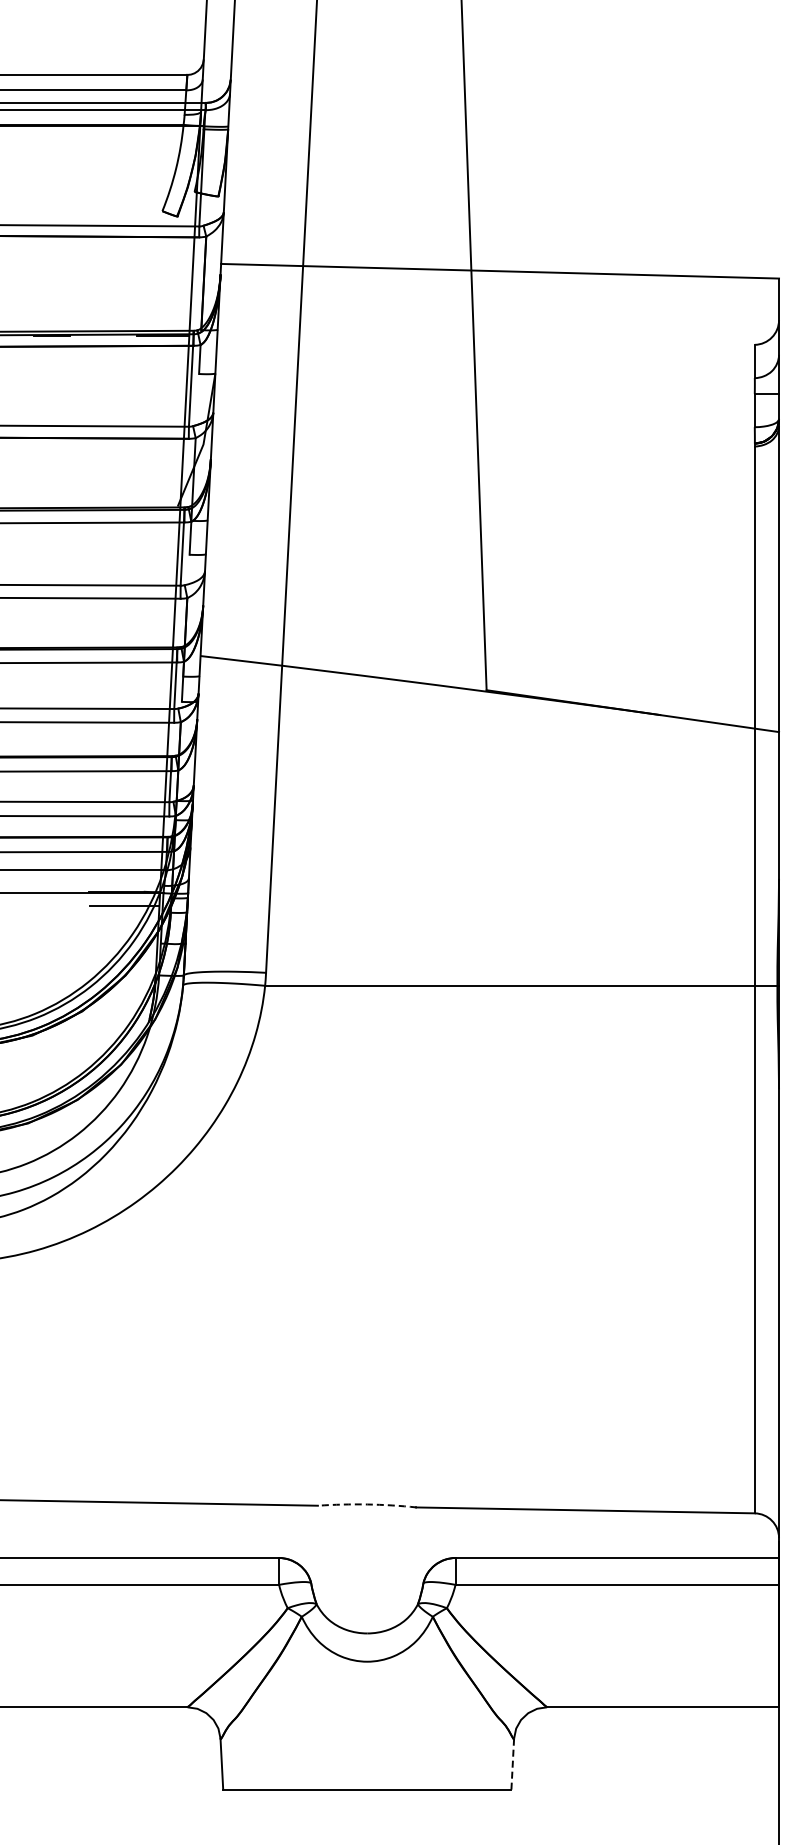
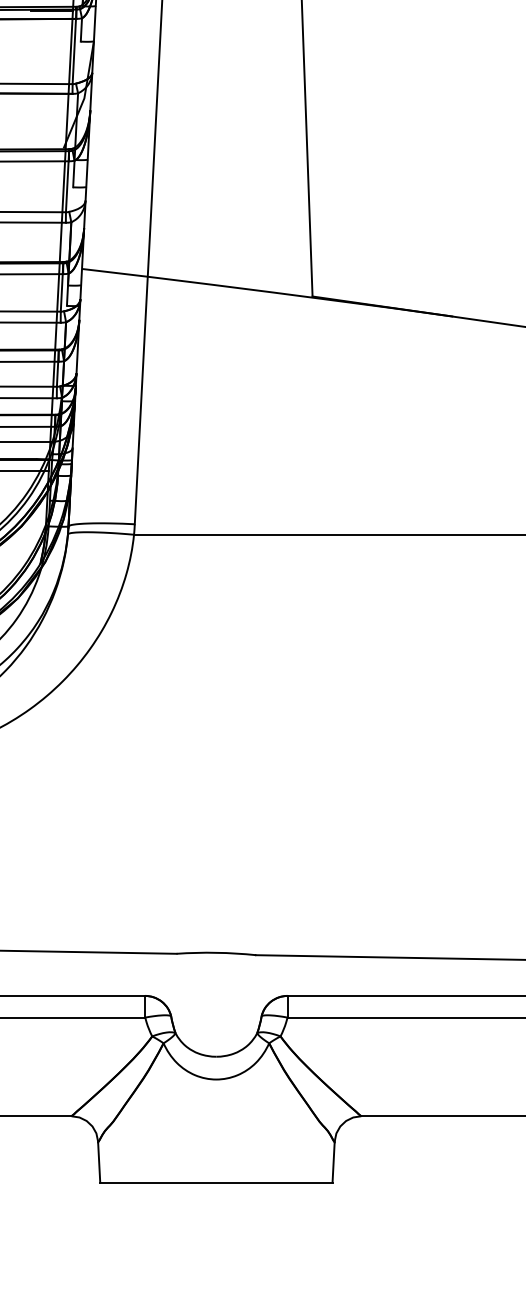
arc: (367, 1504) -> (216, 952), dashed -> solid
line: (512, 1764) -> (333, 1162), dashed -> solid

